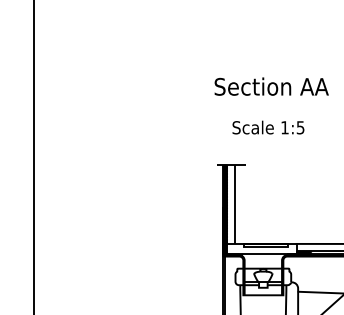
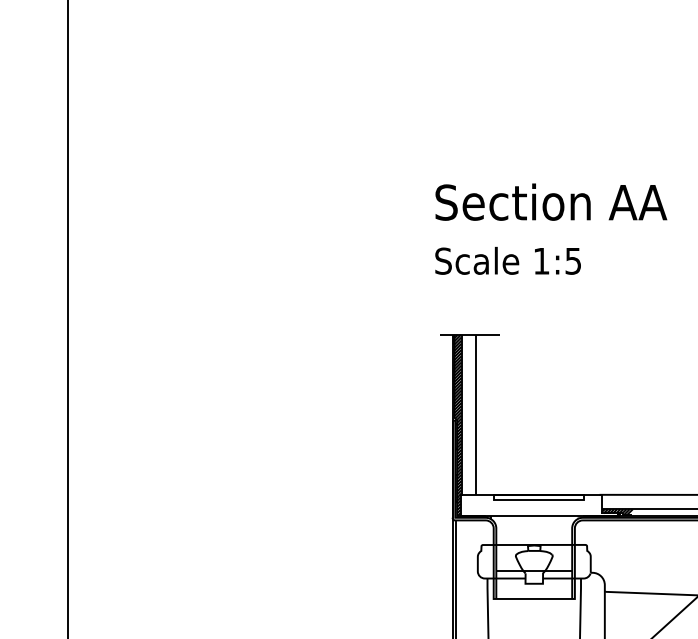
text: (271, 86) -> (550, 201), moved
text: (268, 127) -> (508, 260), moved

